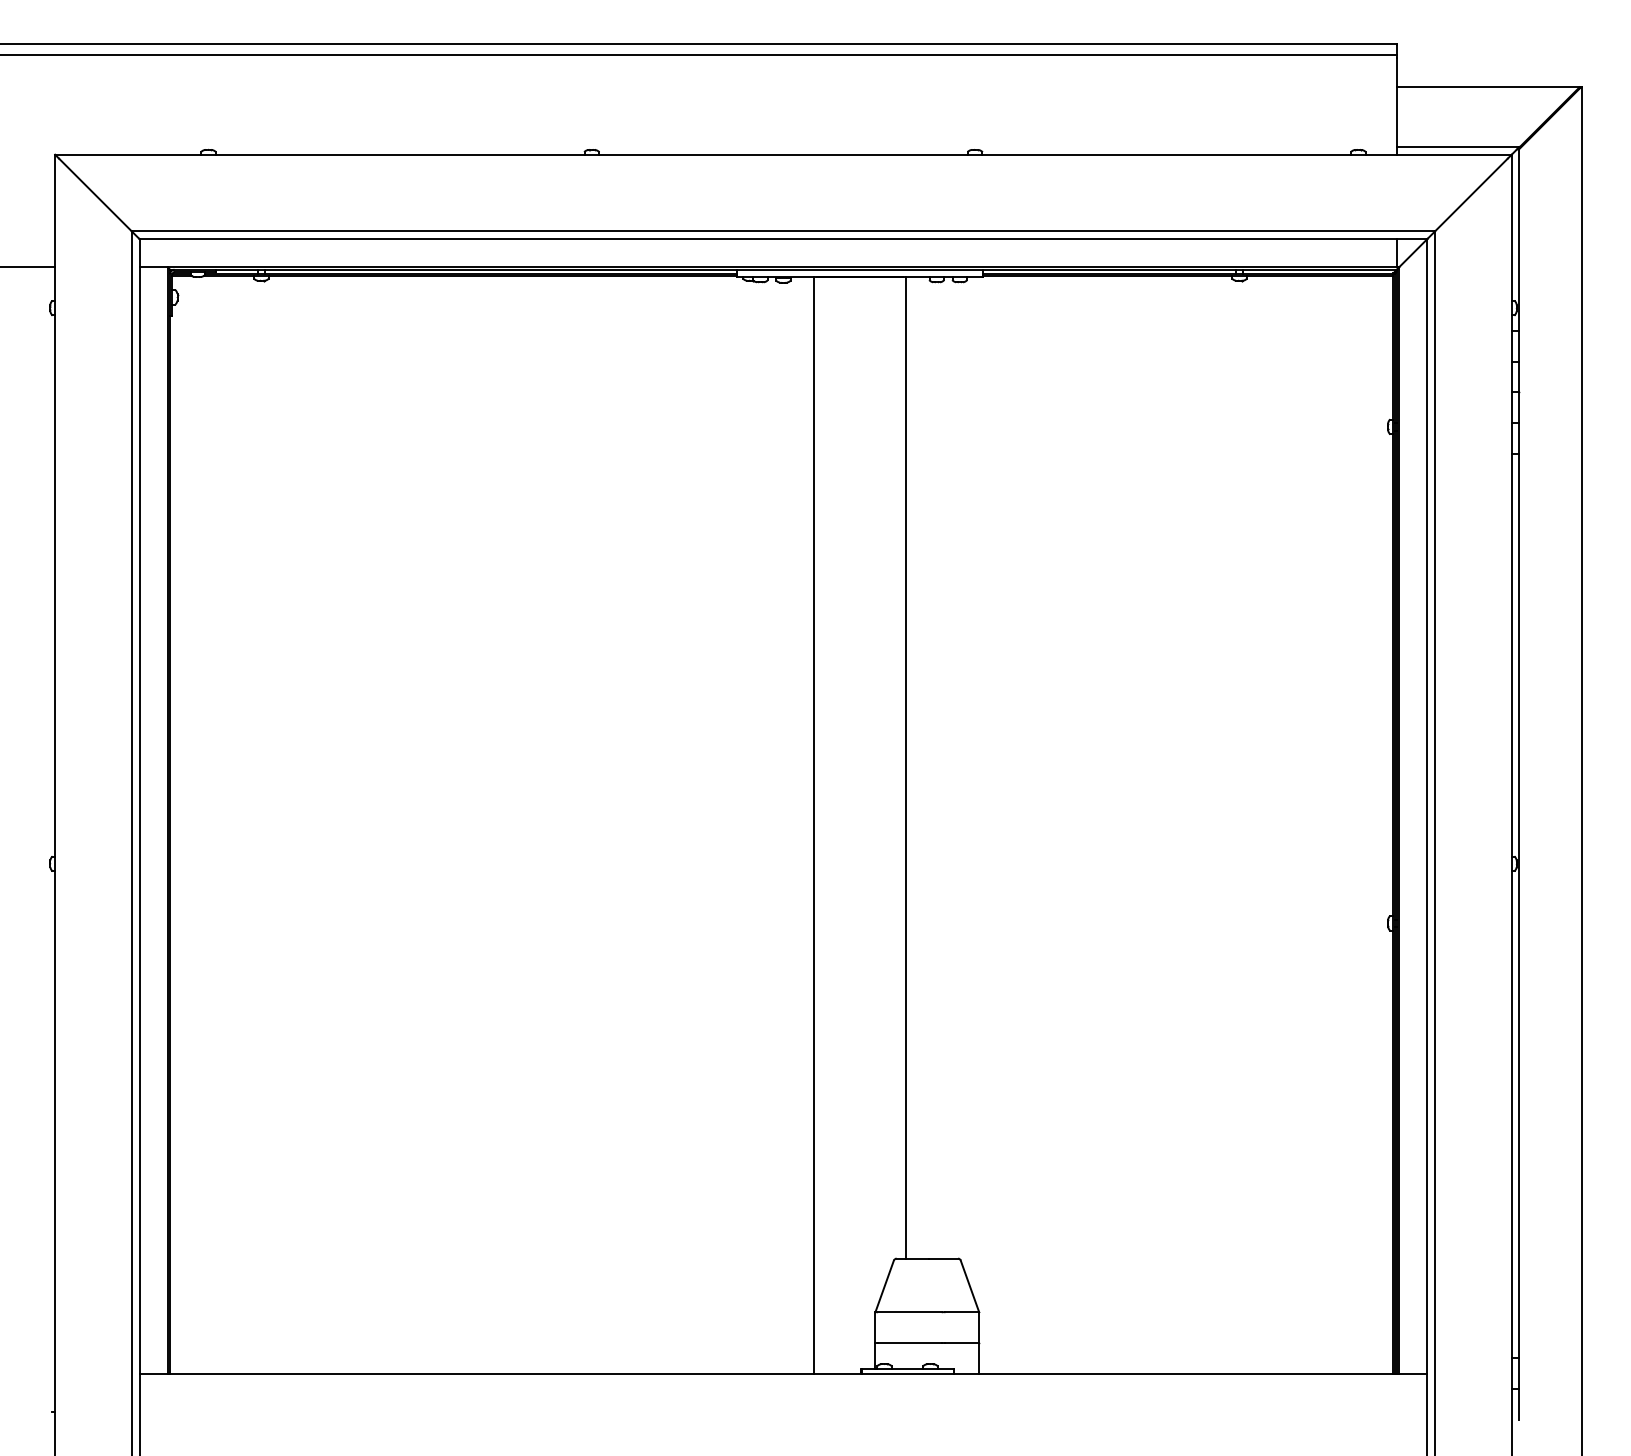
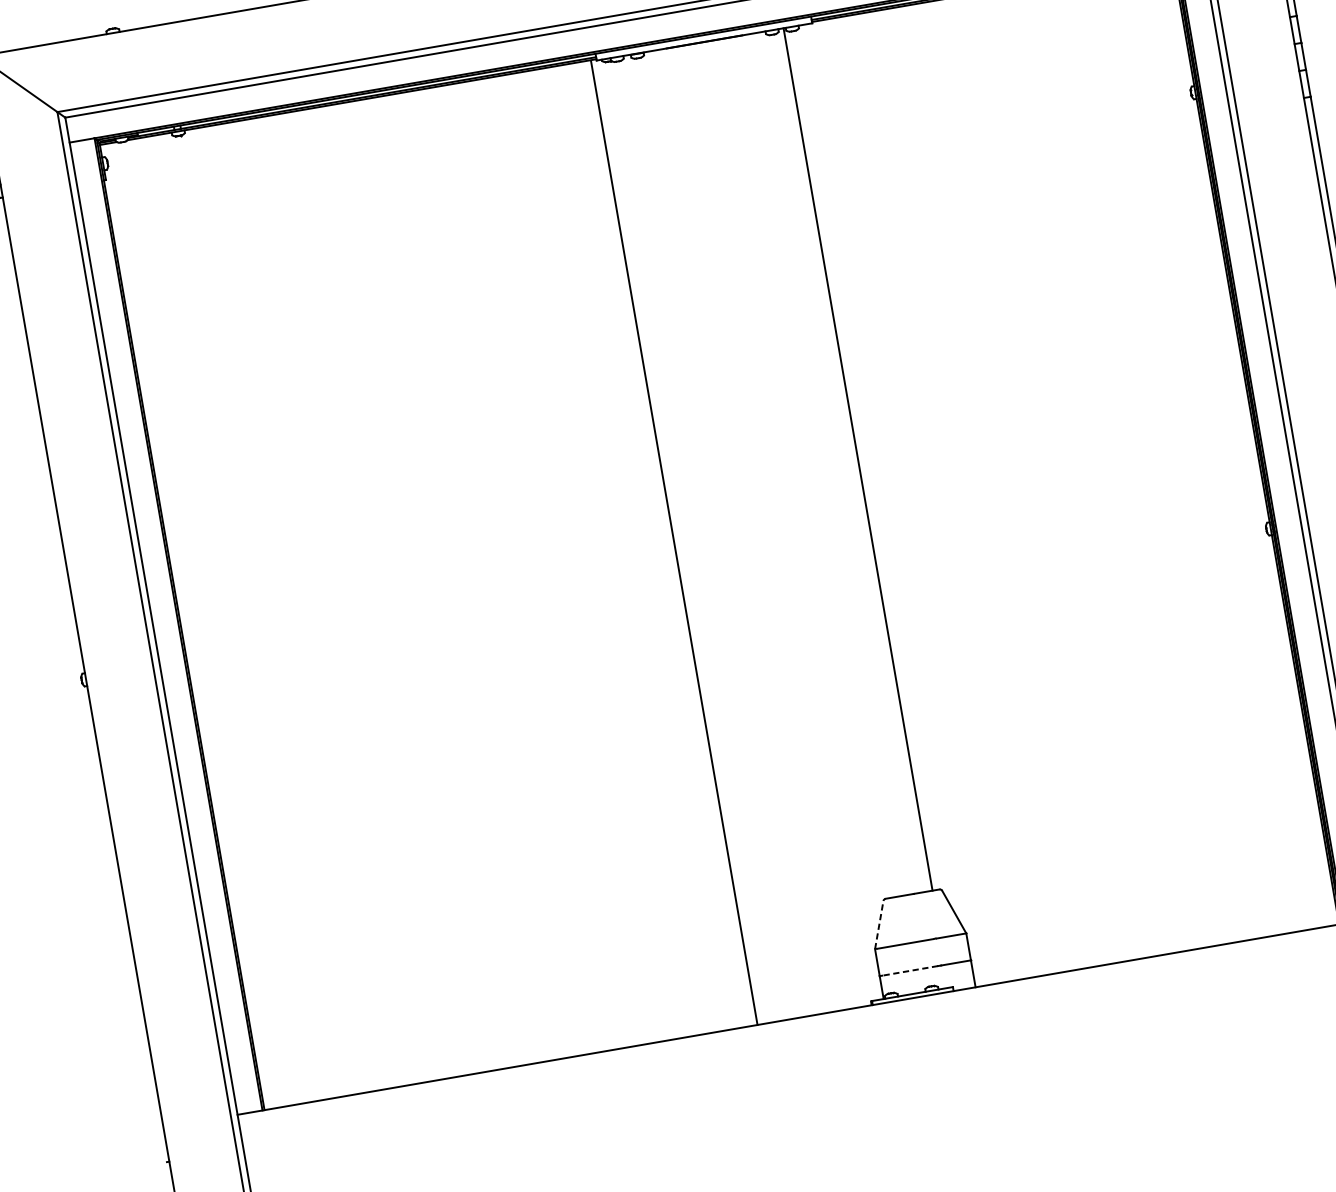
line: (906, 767) -> (858, 458), moved
line: (814, 825) -> (674, 543), moved
line: (884, 1286) -> (879, 925), solid -> dashed
line: (910, 1342) -> (910, 970), solid -> dashed

